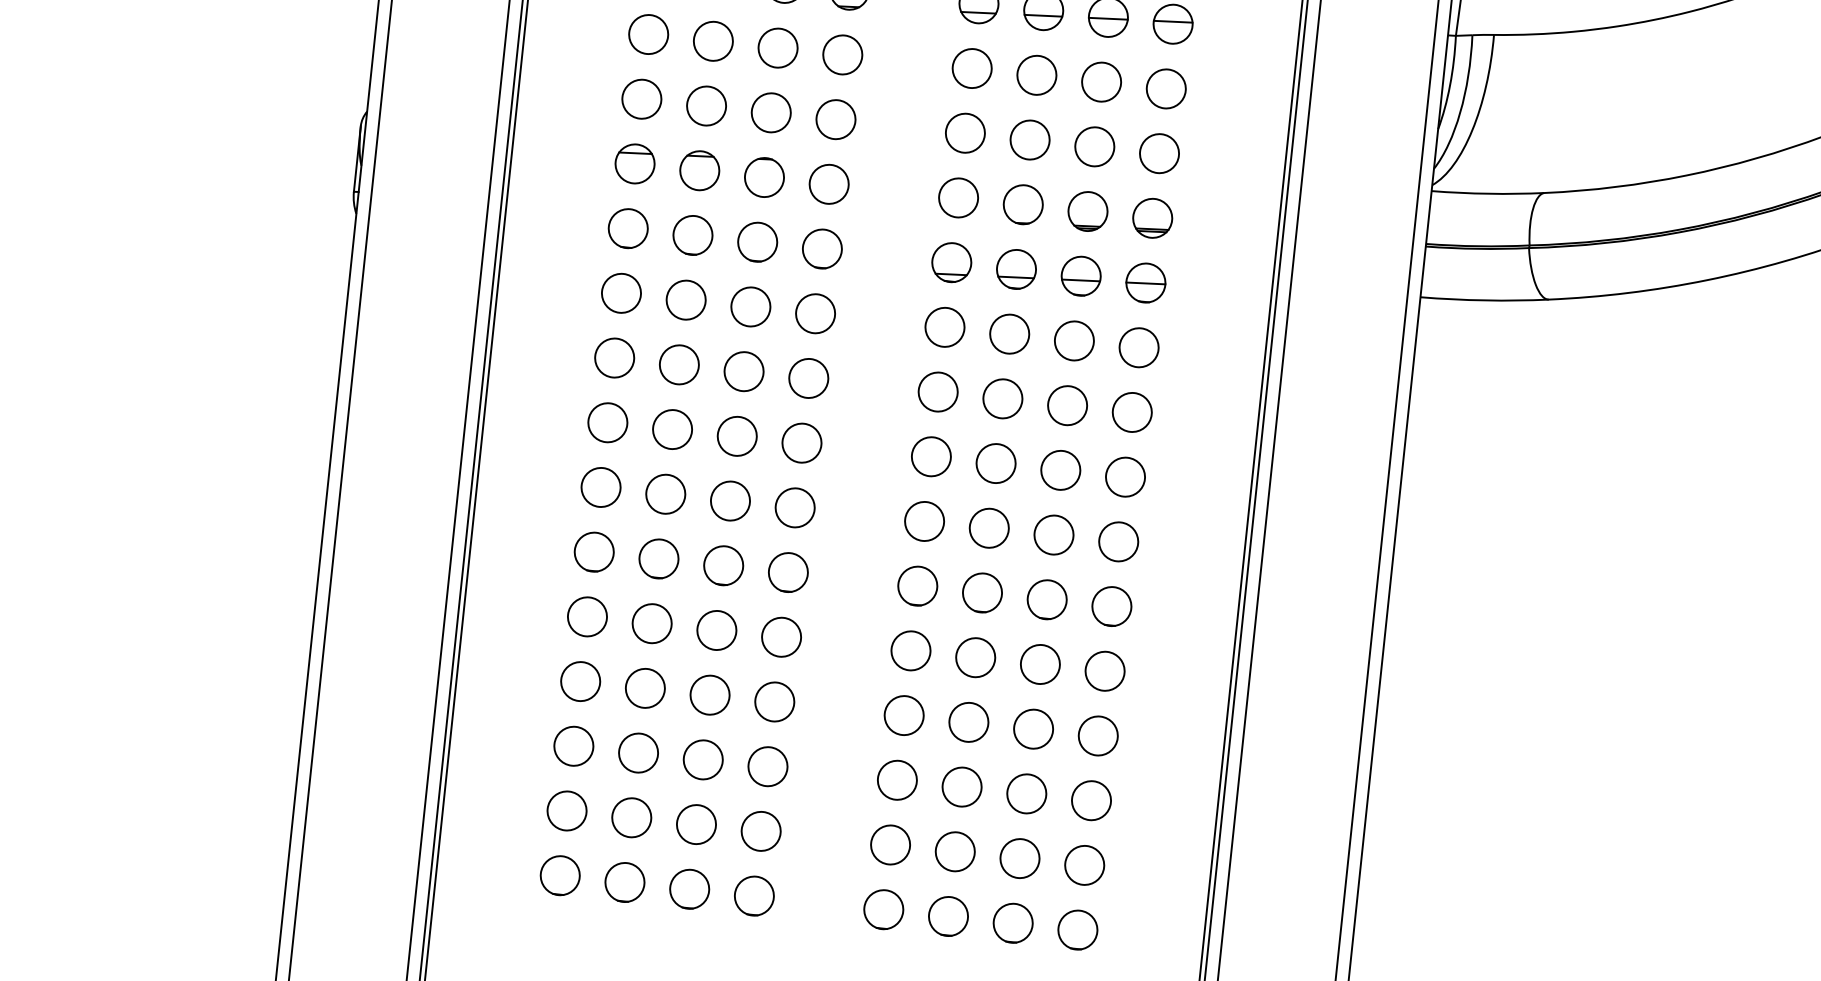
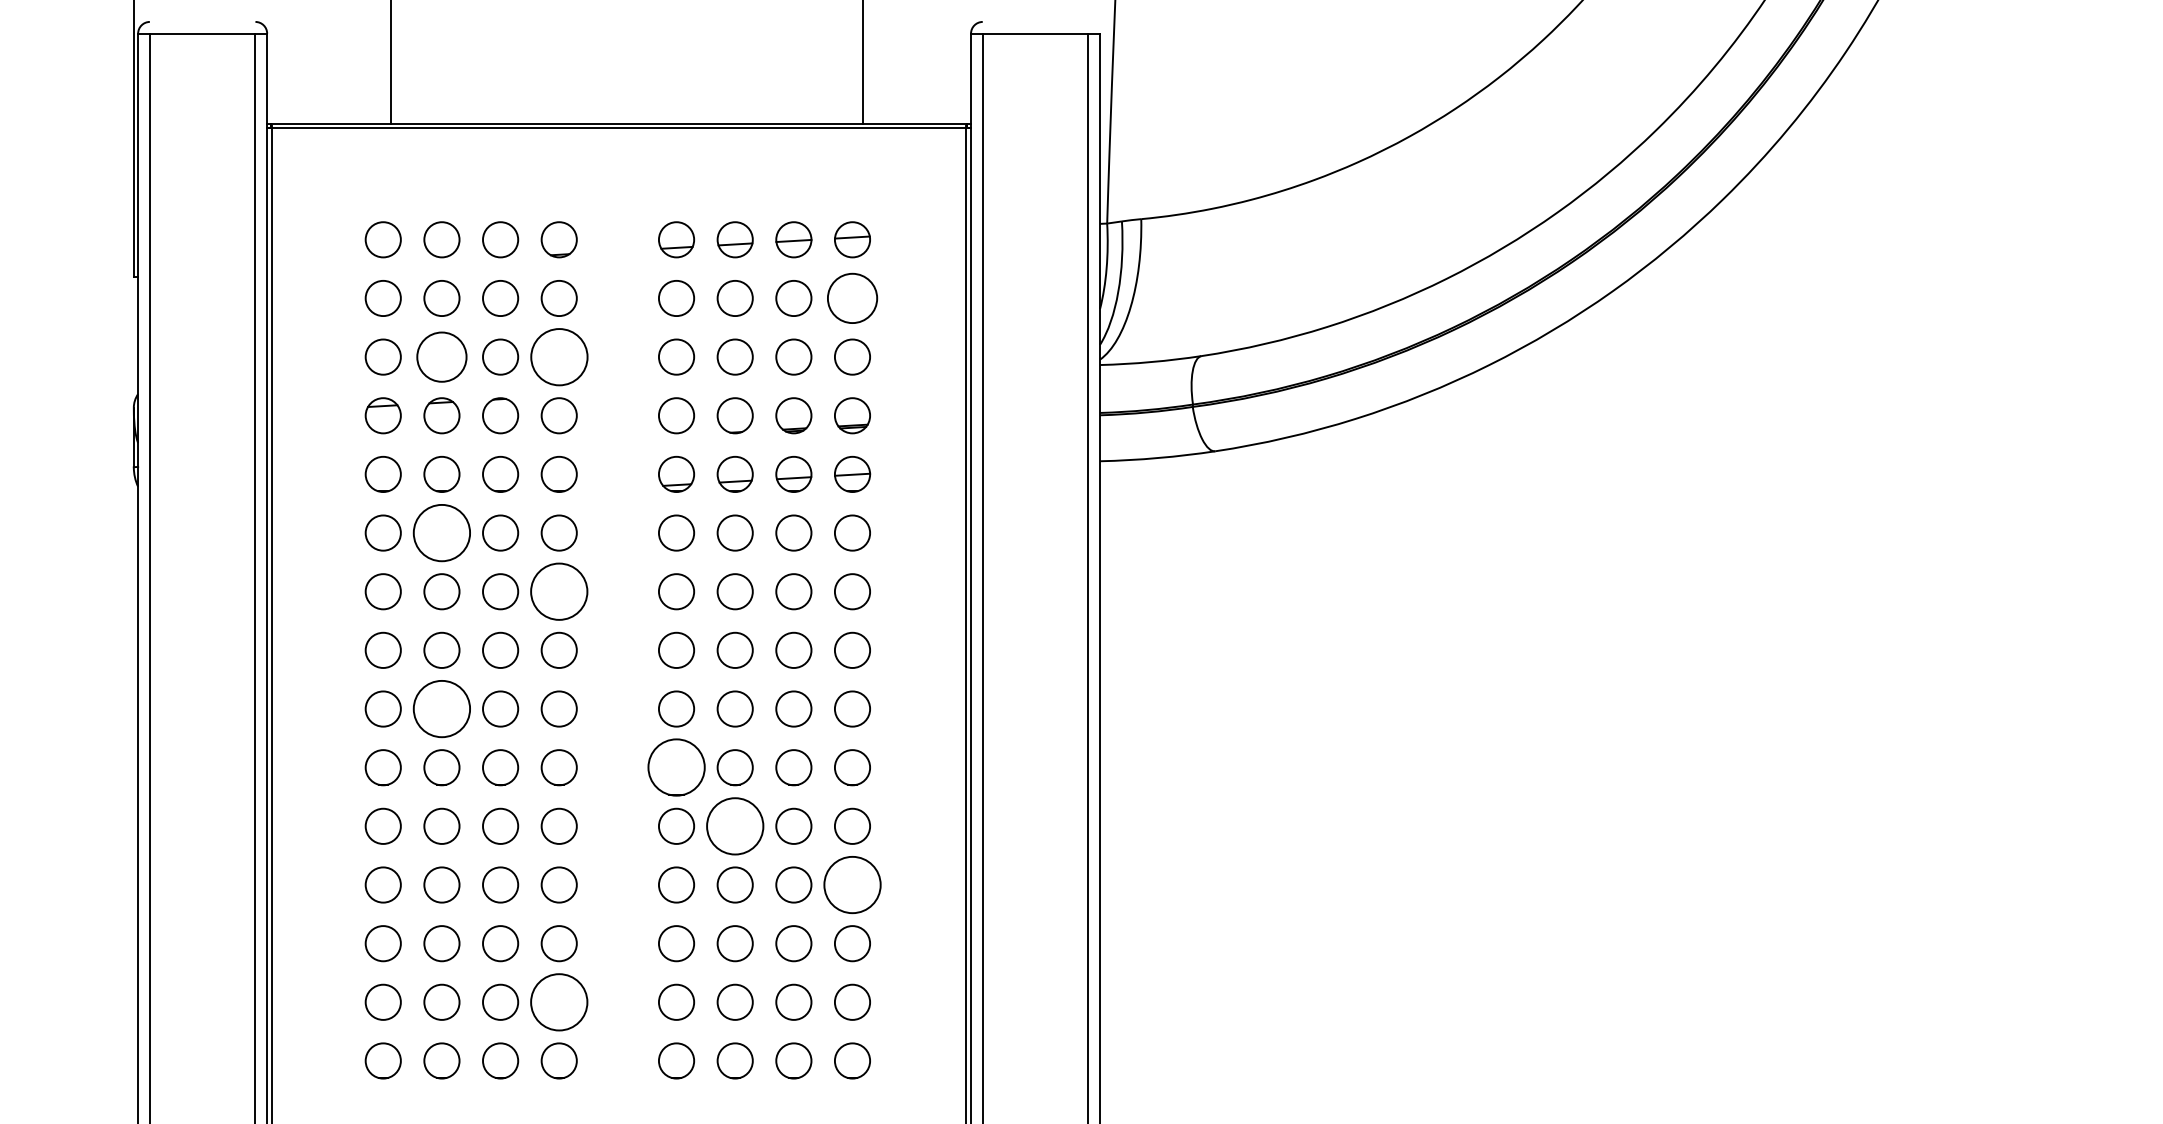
circle: (1166, 88) -> (852, 298), size x1.4
circle: (706, 105) -> (441, 356), size x1.4
circle: (835, 118) -> (558, 356), size x1.6
circle: (685, 299) -> (441, 532), size x1.6
circle: (807, 378) -> (558, 591), size x1.6
circle: (665, 493) -> (441, 708), size x1.6
circle: (917, 585) -> (676, 767), size x1.6
circle: (975, 656) -> (734, 825), size x1.6
circle: (1098, 735) -> (852, 884), size x1.6
circle: (760, 830) -> (558, 1001), size x1.6

